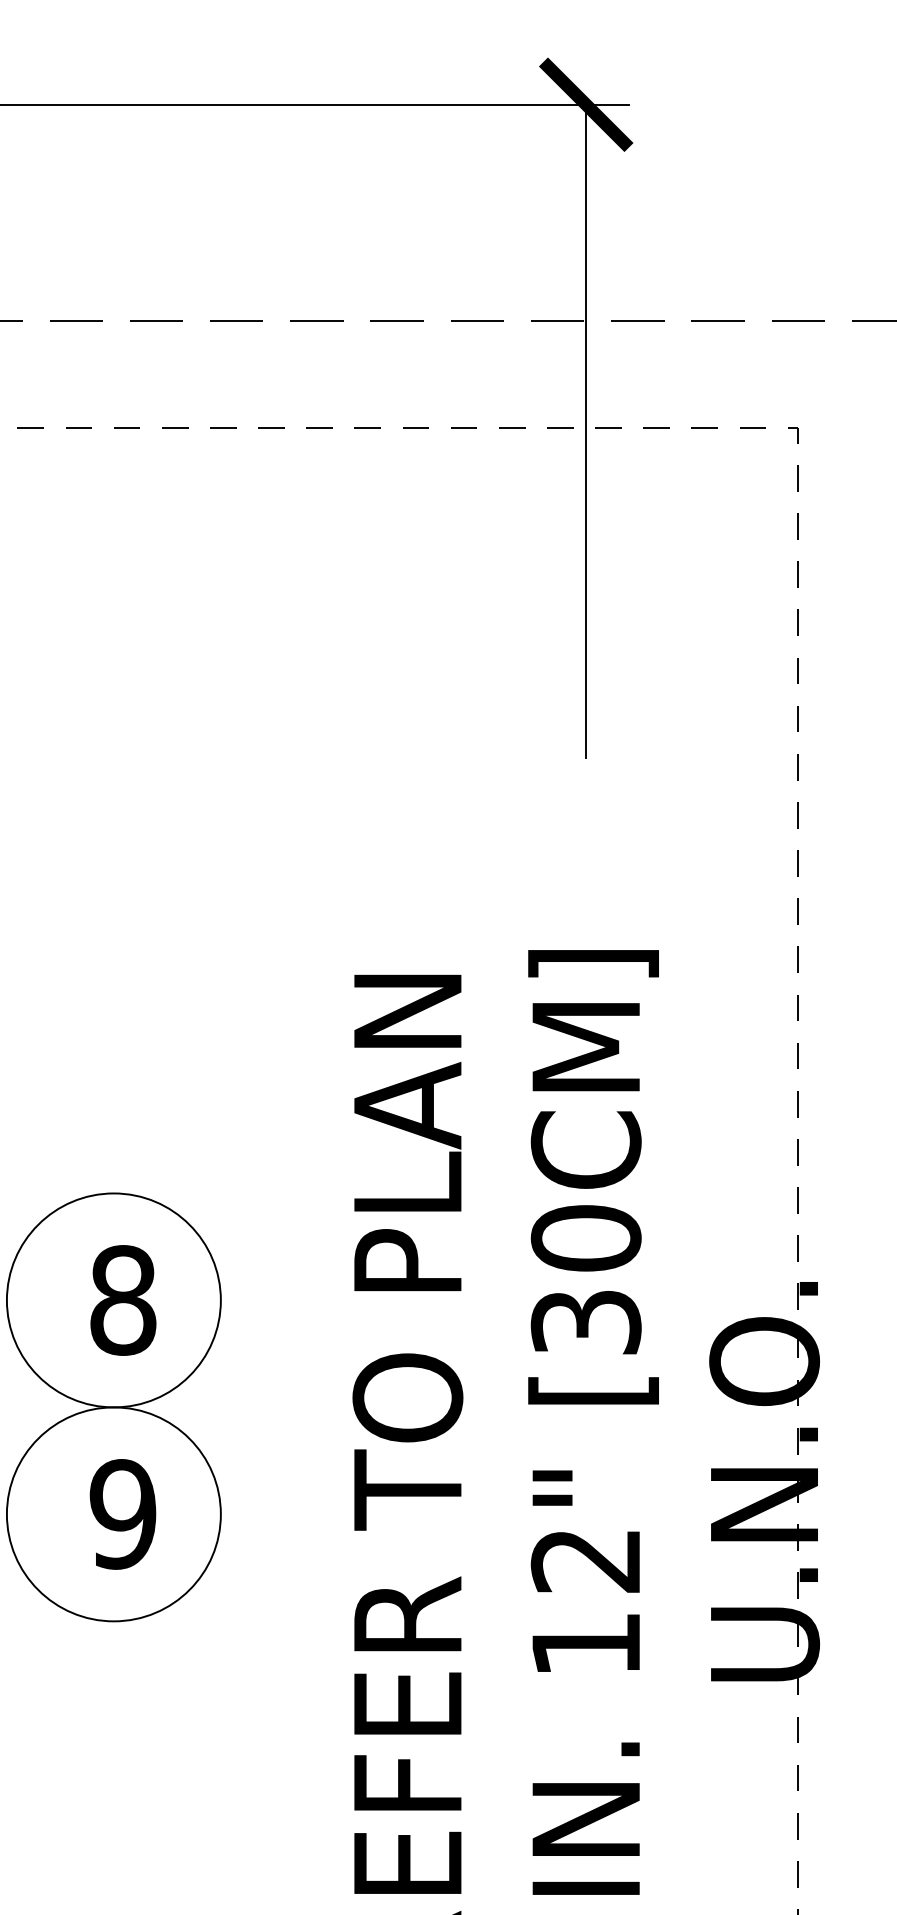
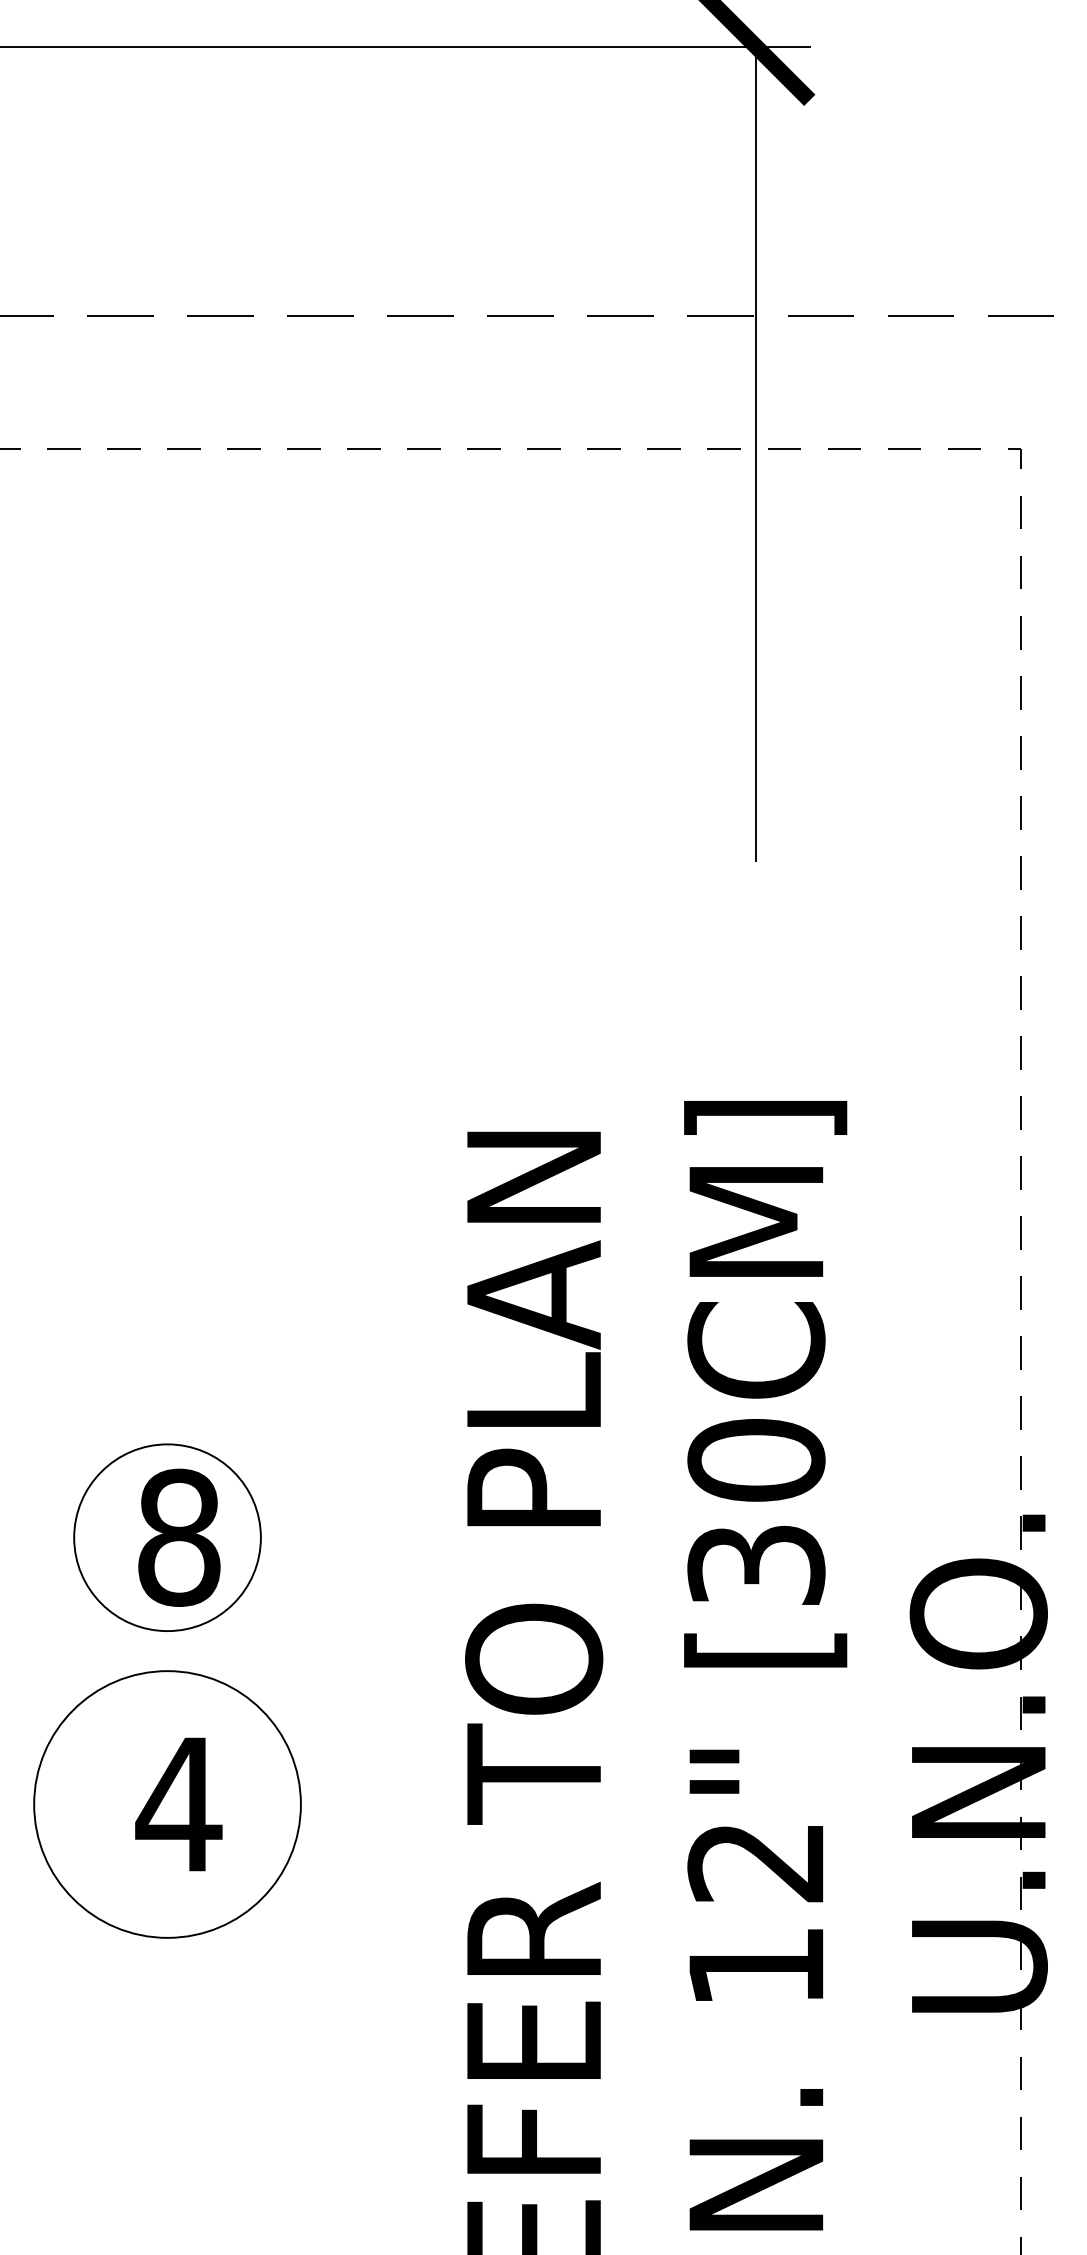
circle: (113, 1300) -> (167, 1537), size x0.7
text: (122, 1514) -> (178, 1804), 9 -> 4

